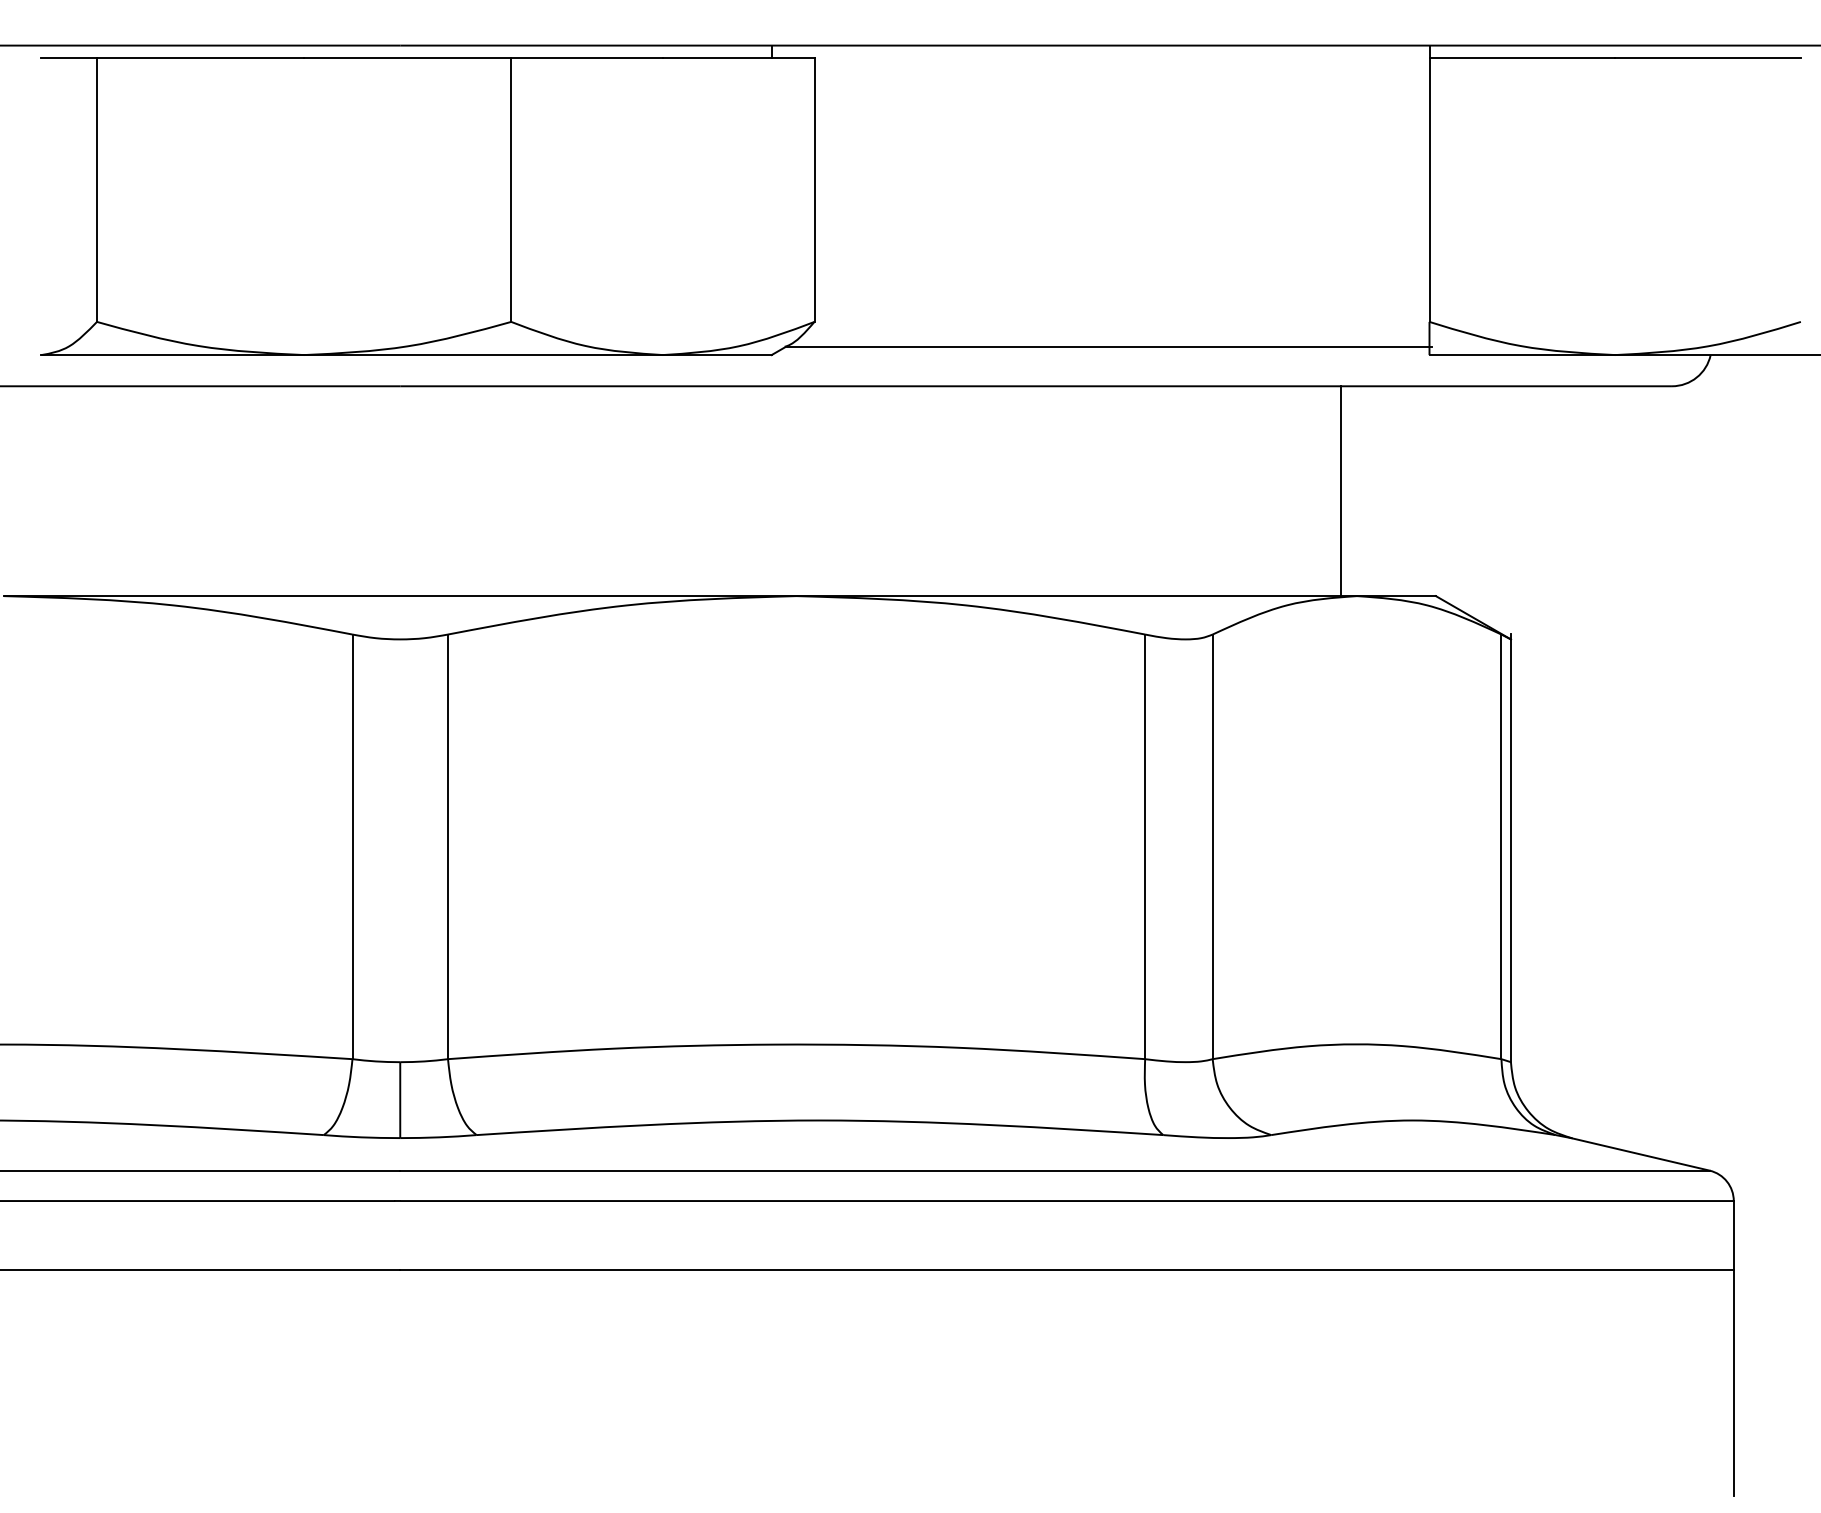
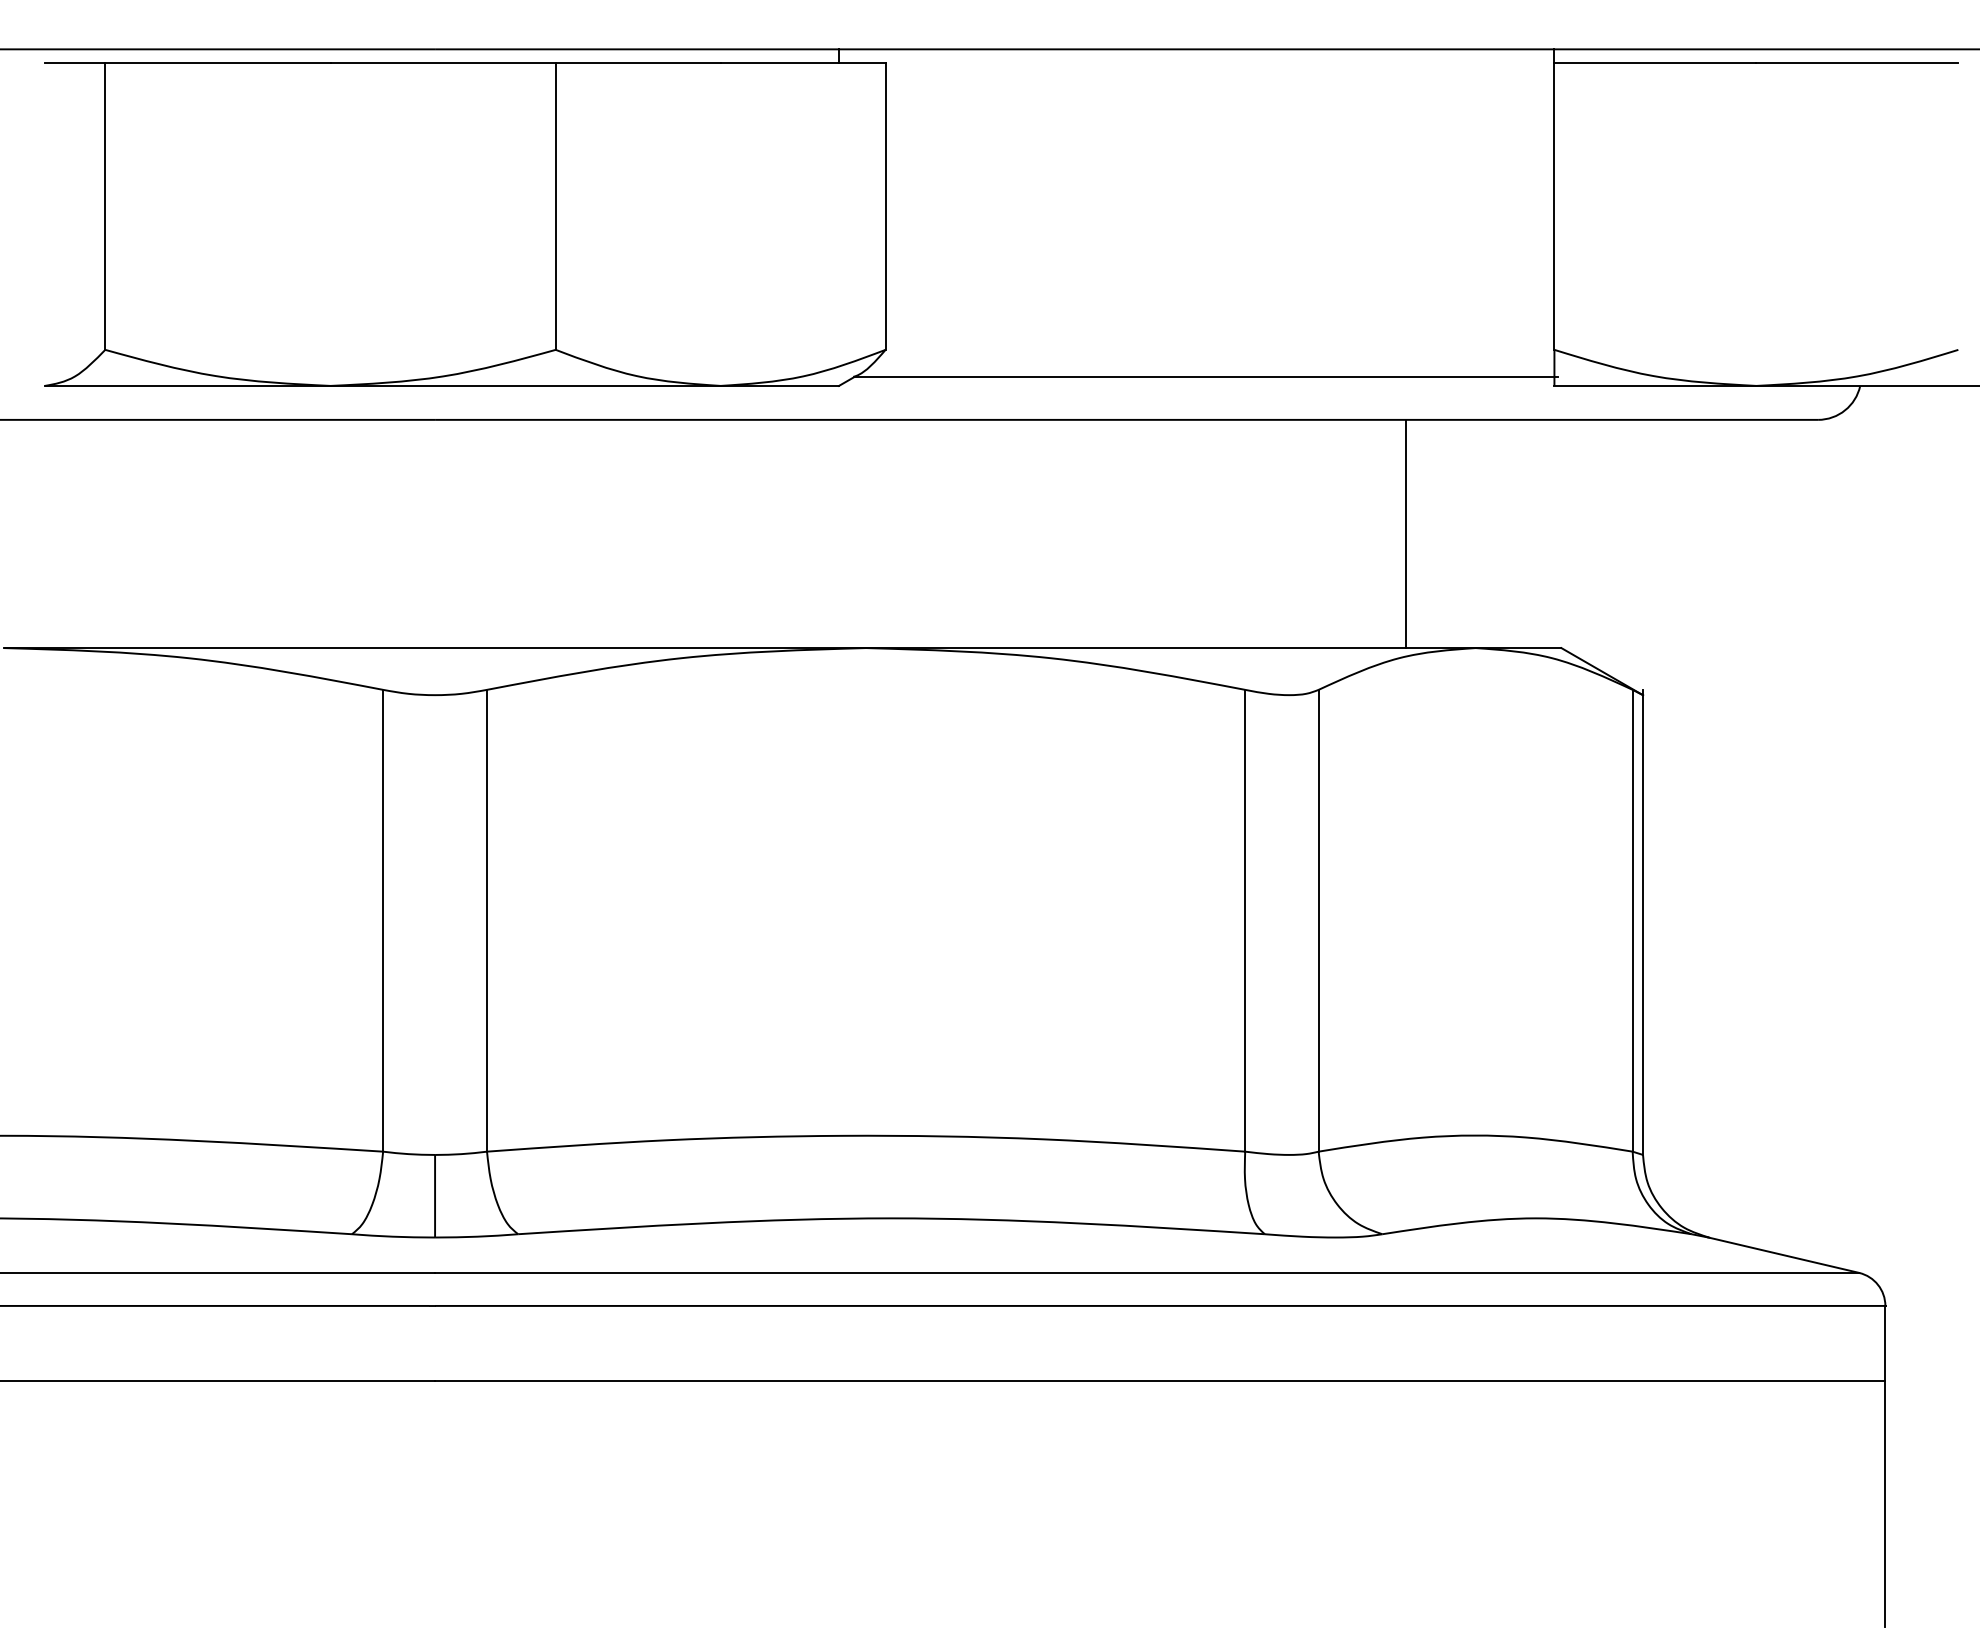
line: (1340, 490) -> (1405, 533), moved

